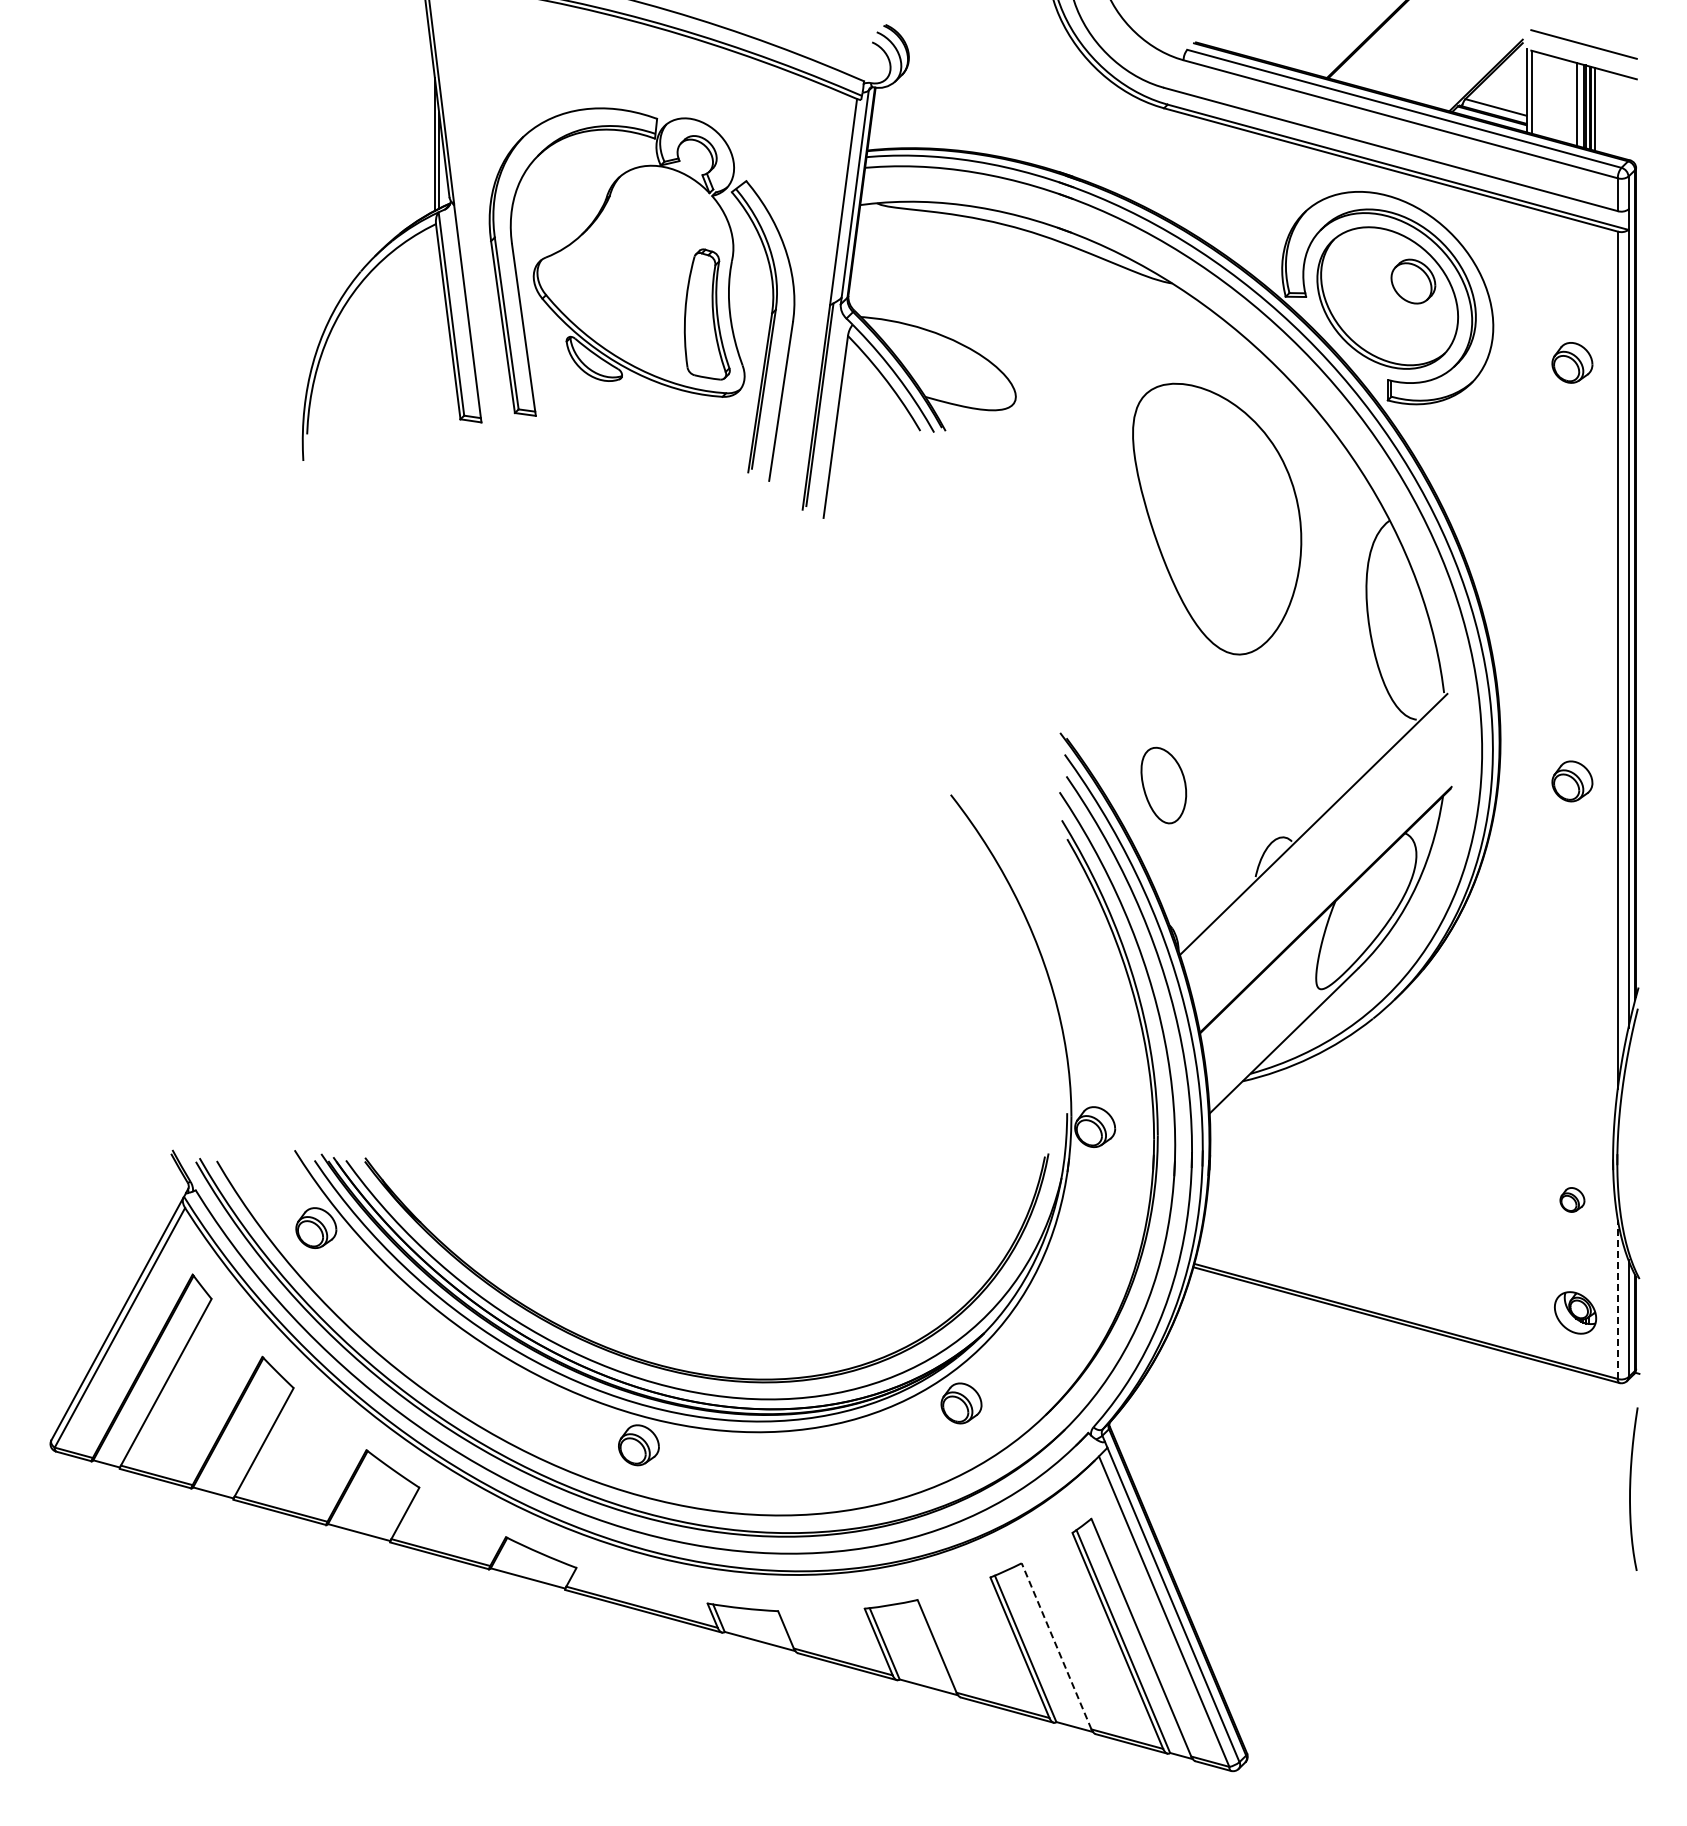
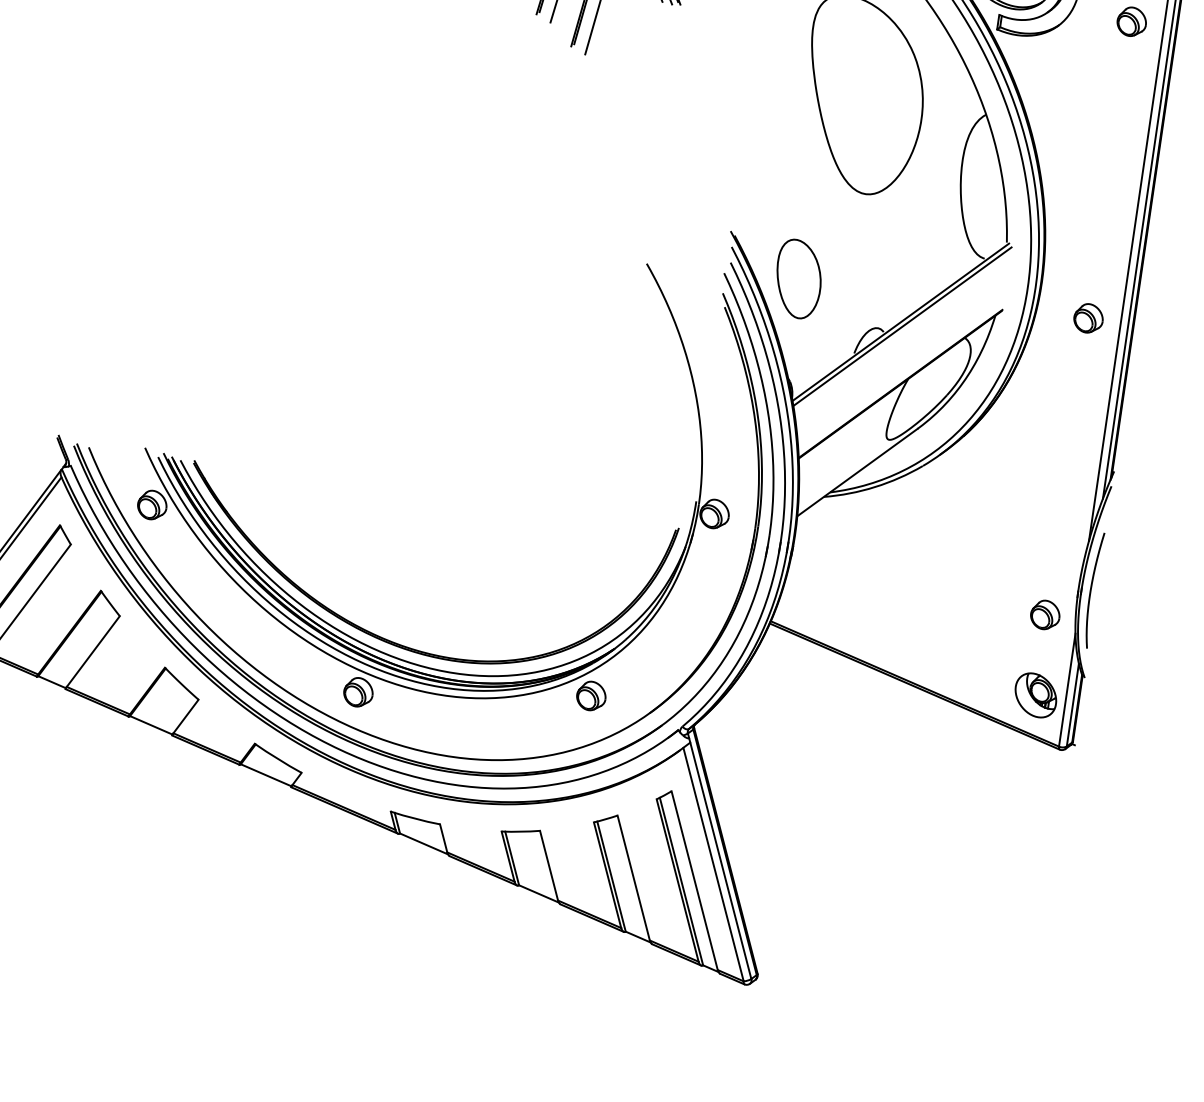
part: (1163, 785) -> (798, 279), size x1.43
line: (1316, 829) -> (902, 326), added
part: (1572, 1199) -> (1045, 614), size x1.67
line: (1617, 1299) -> (1067, 690), dashed -> solid
part: (1575, 1312) -> (1035, 695), size x1.43
curve: (1631, 1486) -> (1092, 588), moved
line: (1056, 1645) -> (633, 877), dashed -> solid

